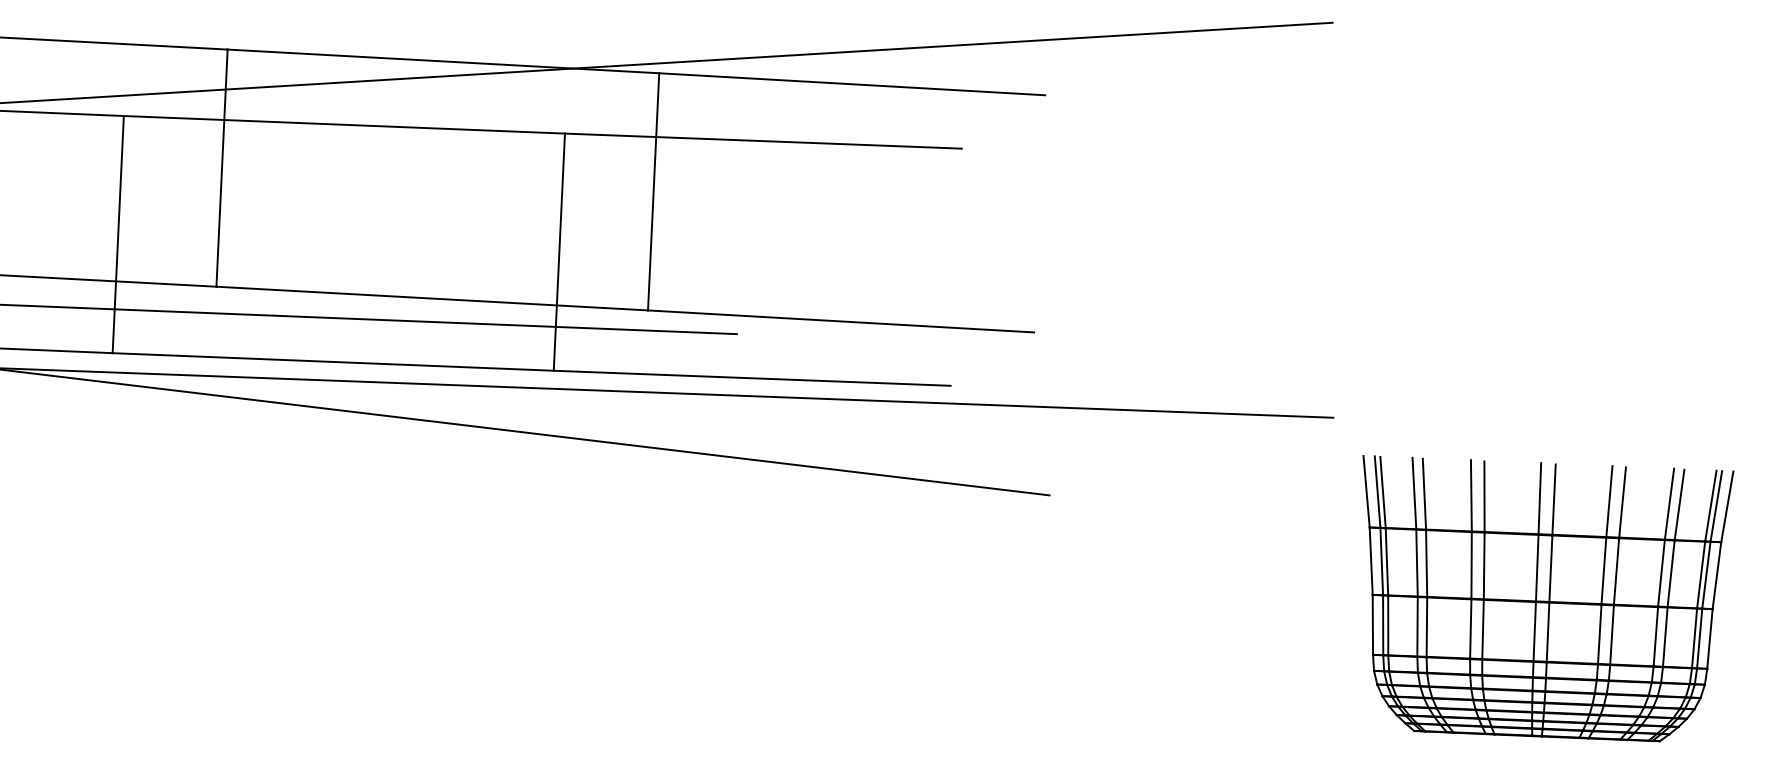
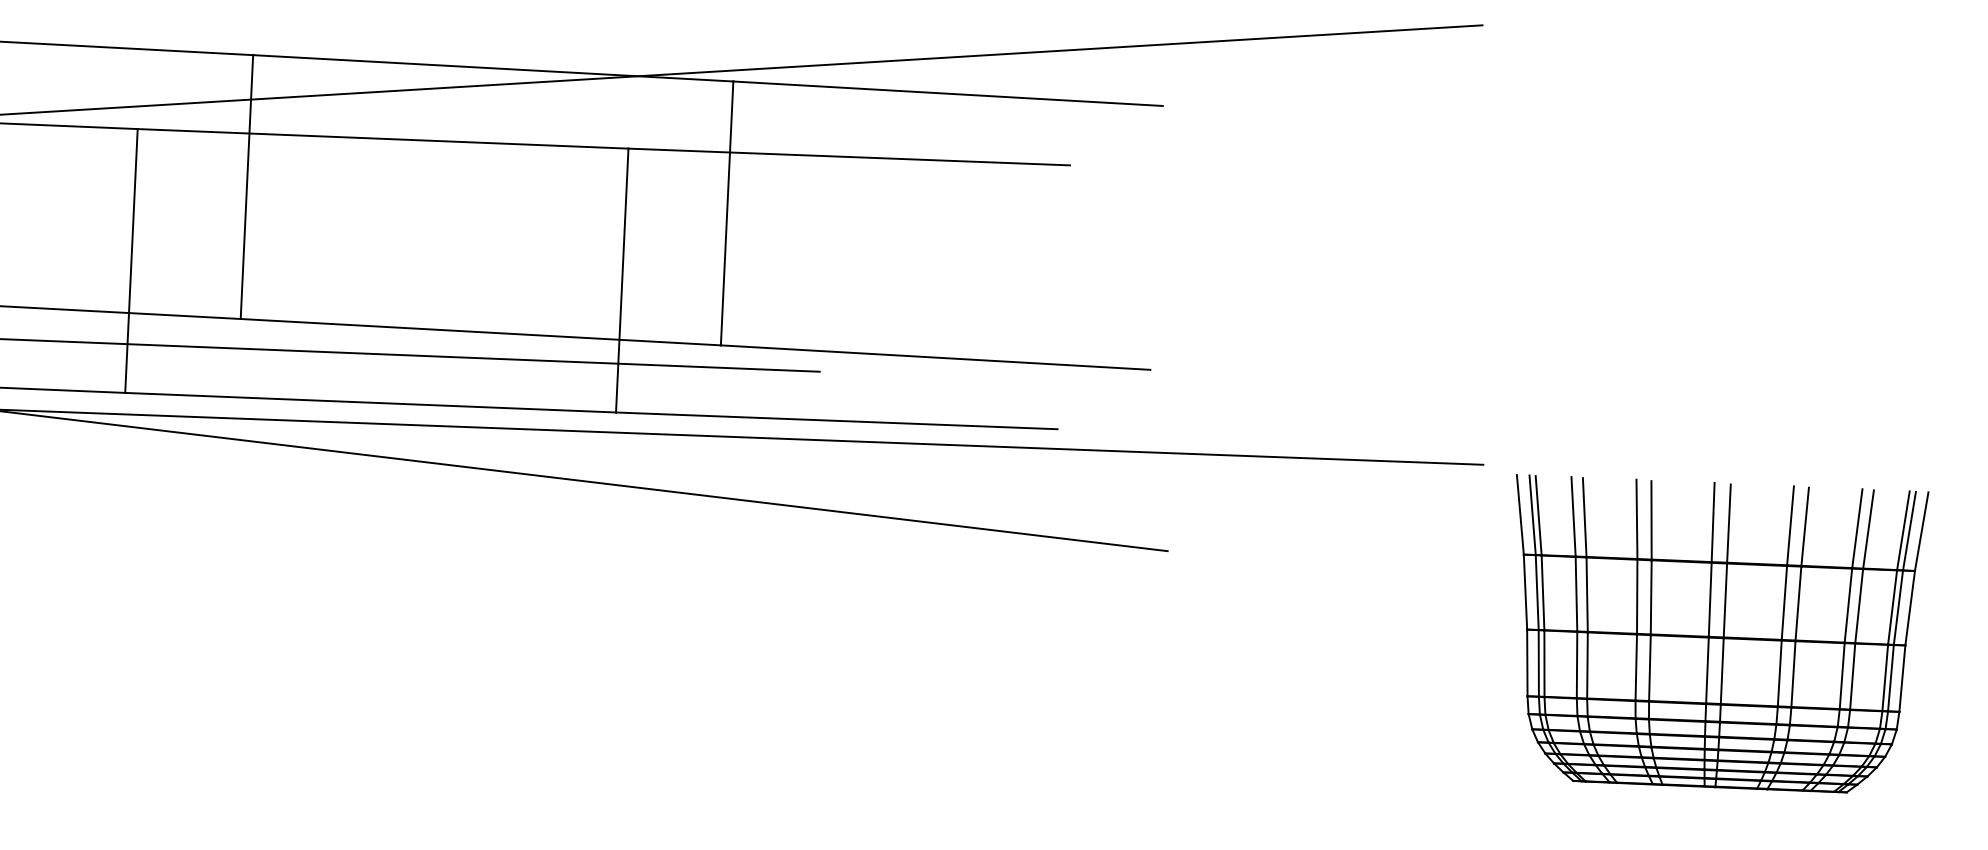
part: (1548, 598) -> (1722, 633), moved

